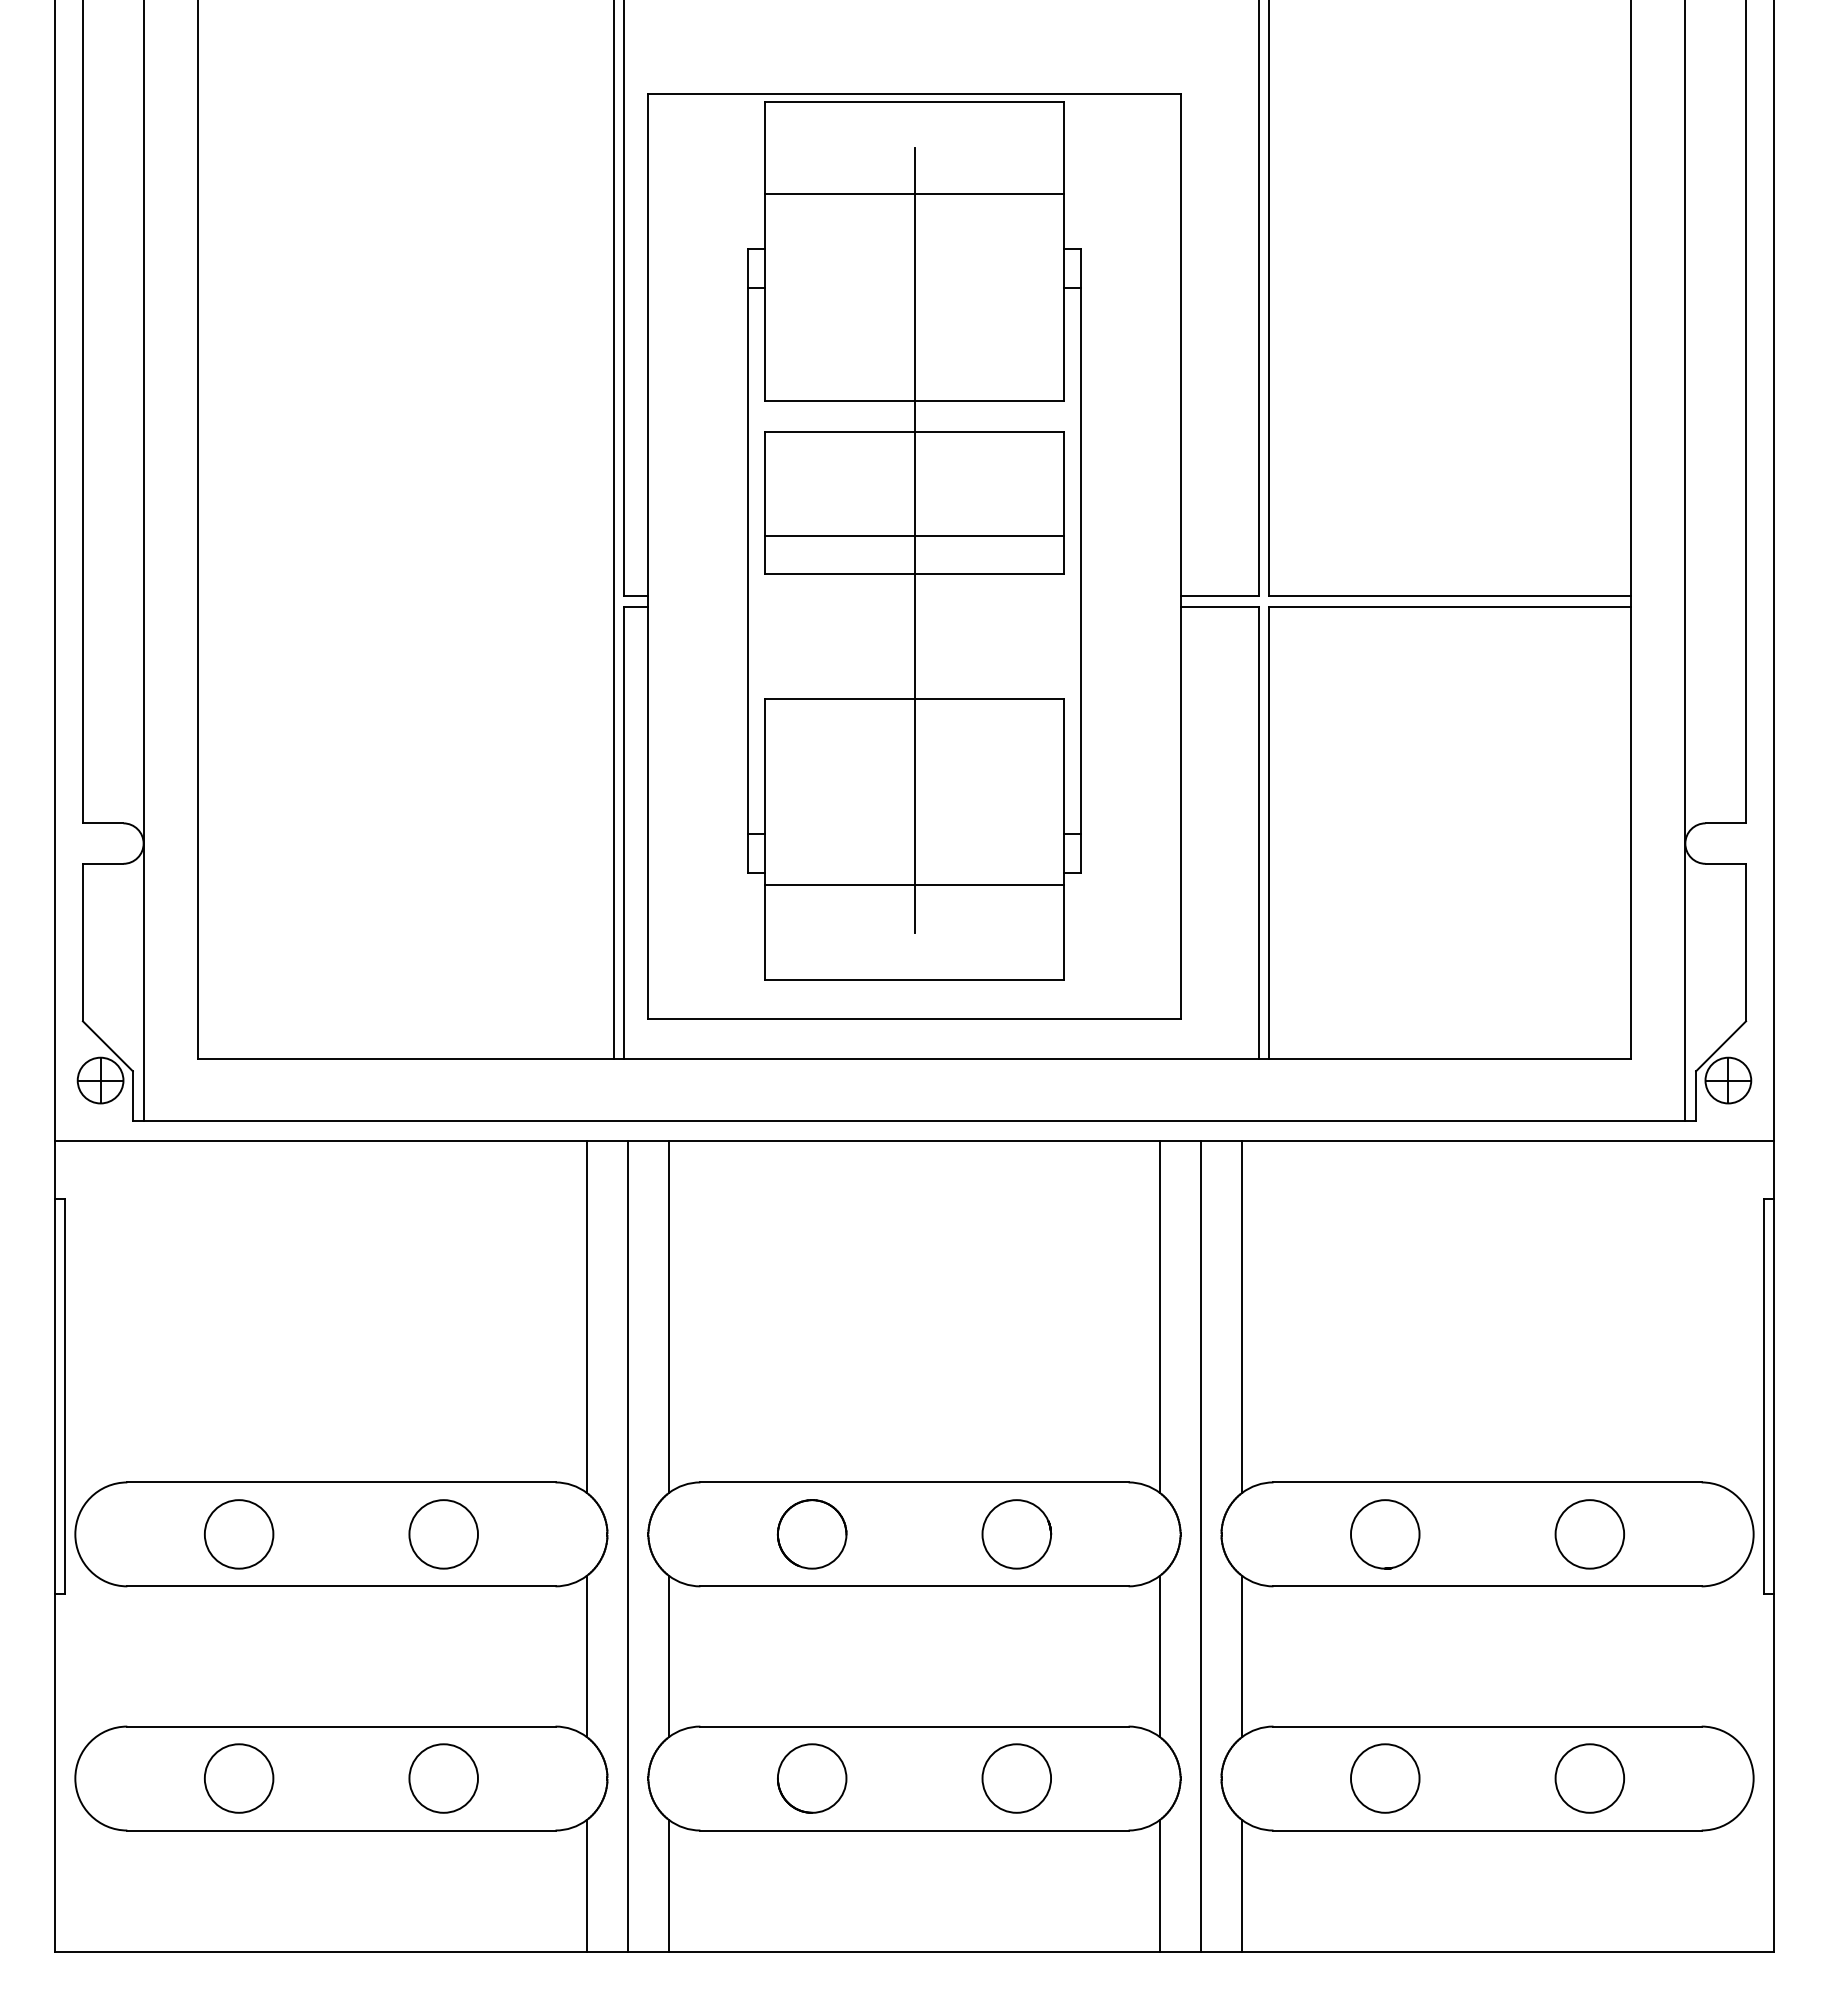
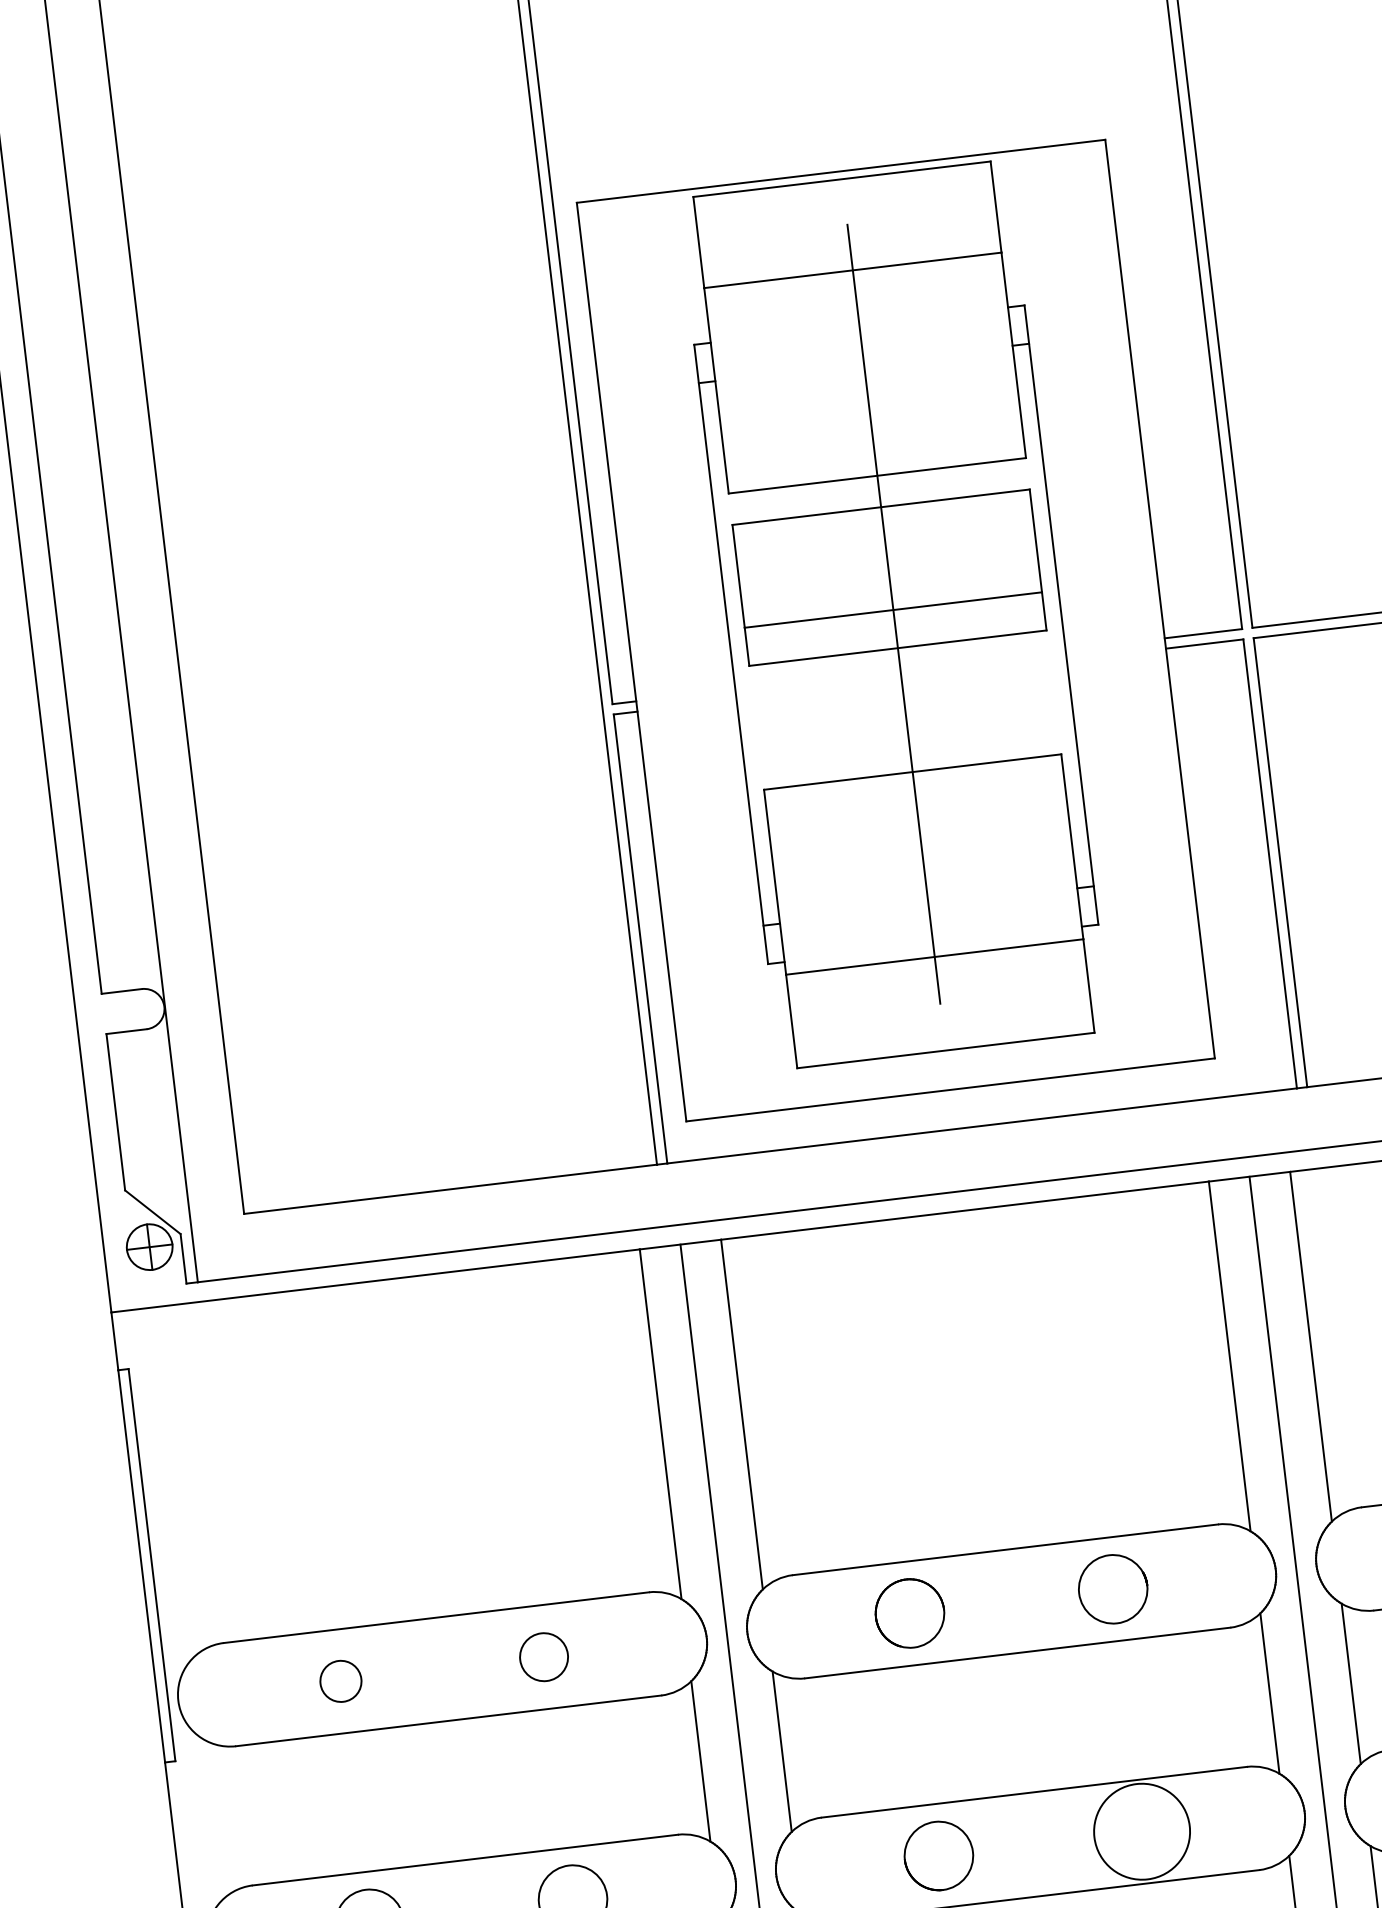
circle: (238, 1534) -> (340, 1681), size x0.6
circle: (443, 1534) -> (543, 1657), size x0.7
circle: (1016, 1778) -> (1141, 1831), size x1.4

